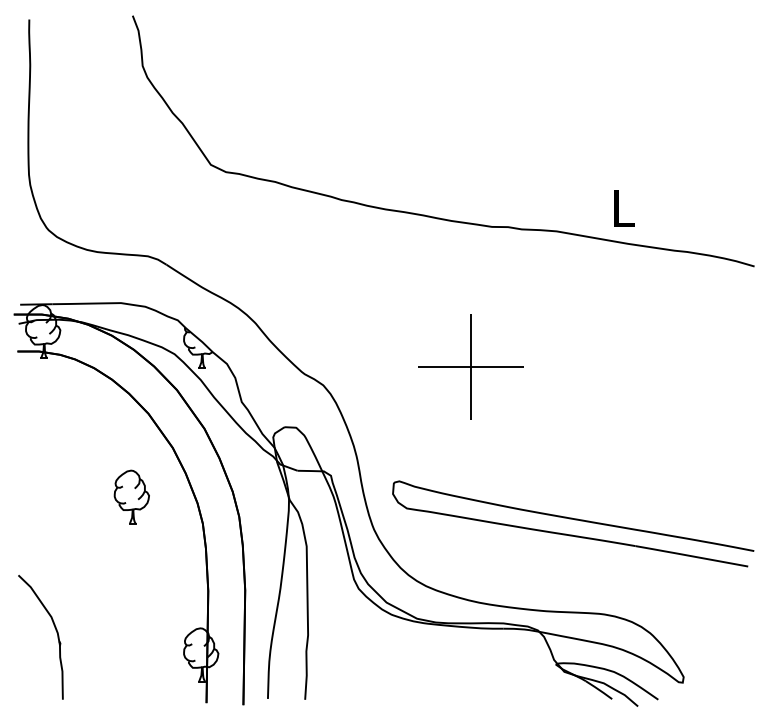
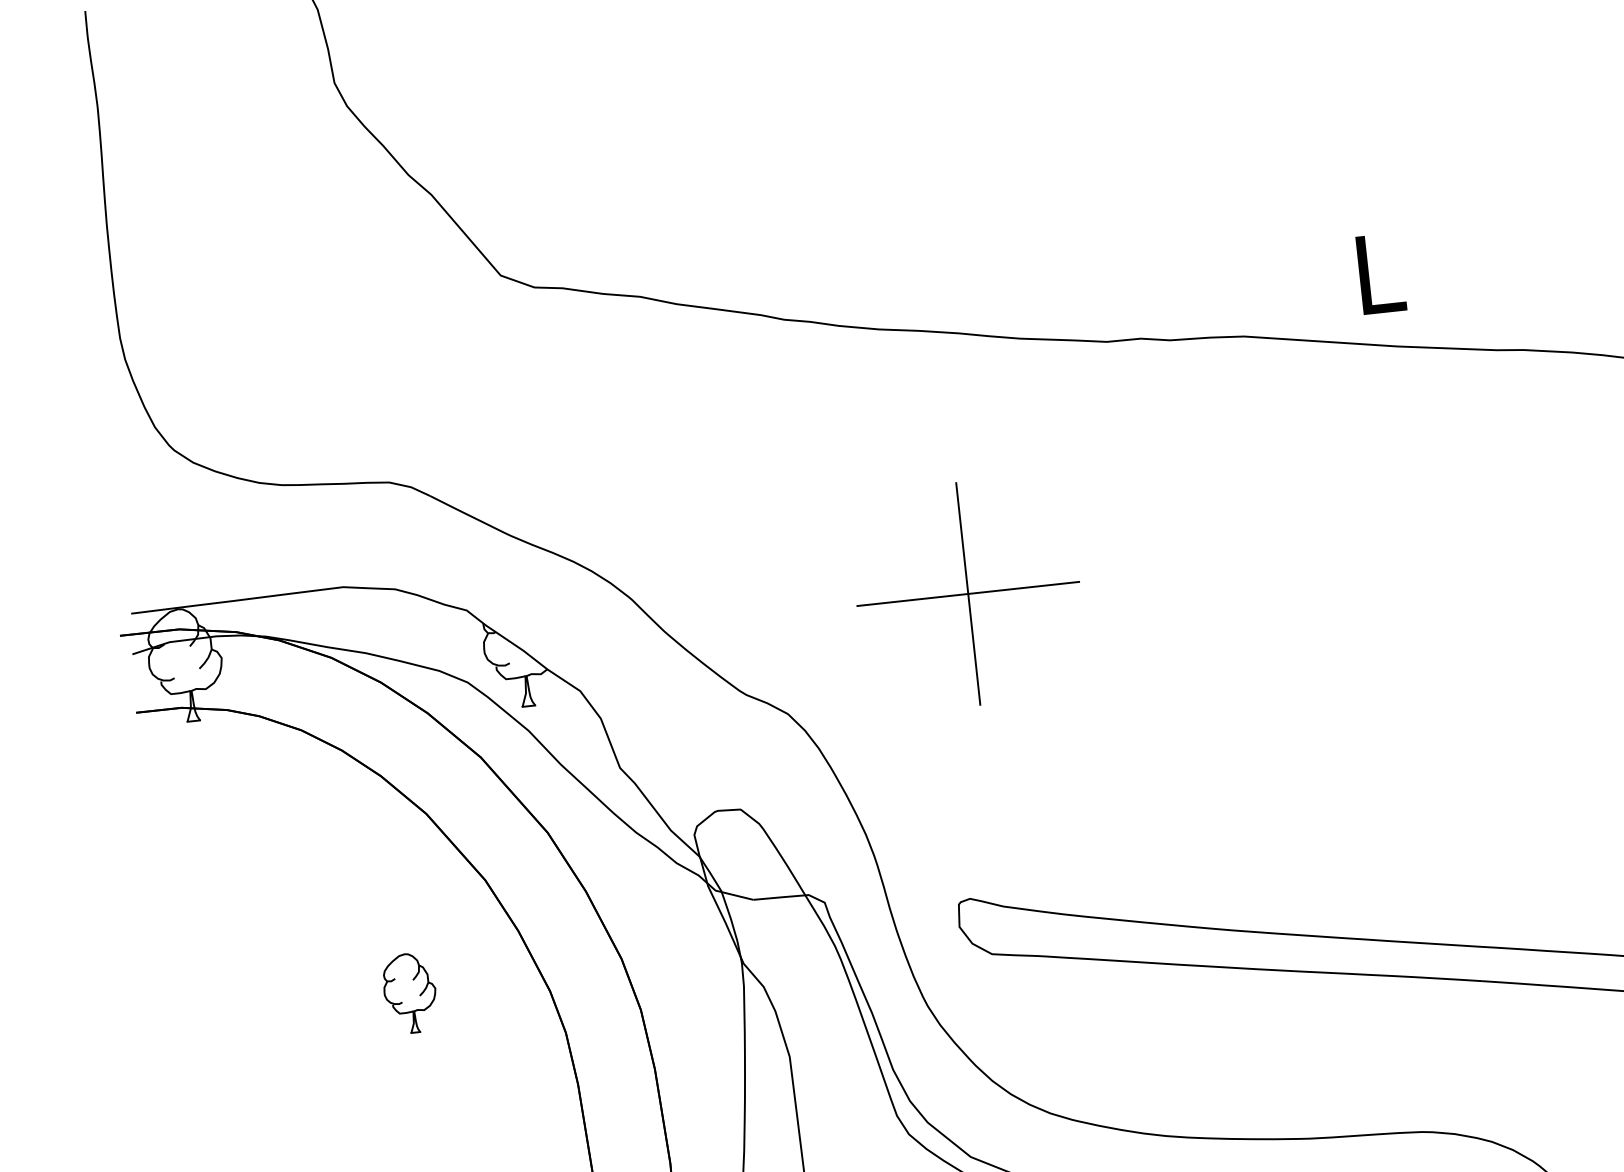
part: (470, 366) -> (966, 592), moved
part: (131, 496) -> (409, 991), size x0.7

